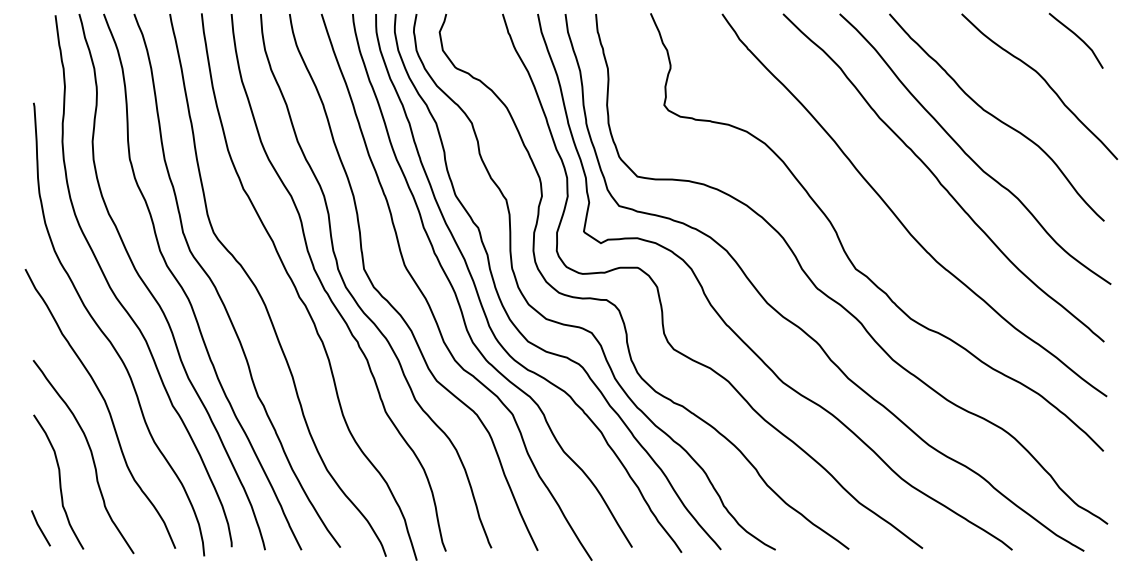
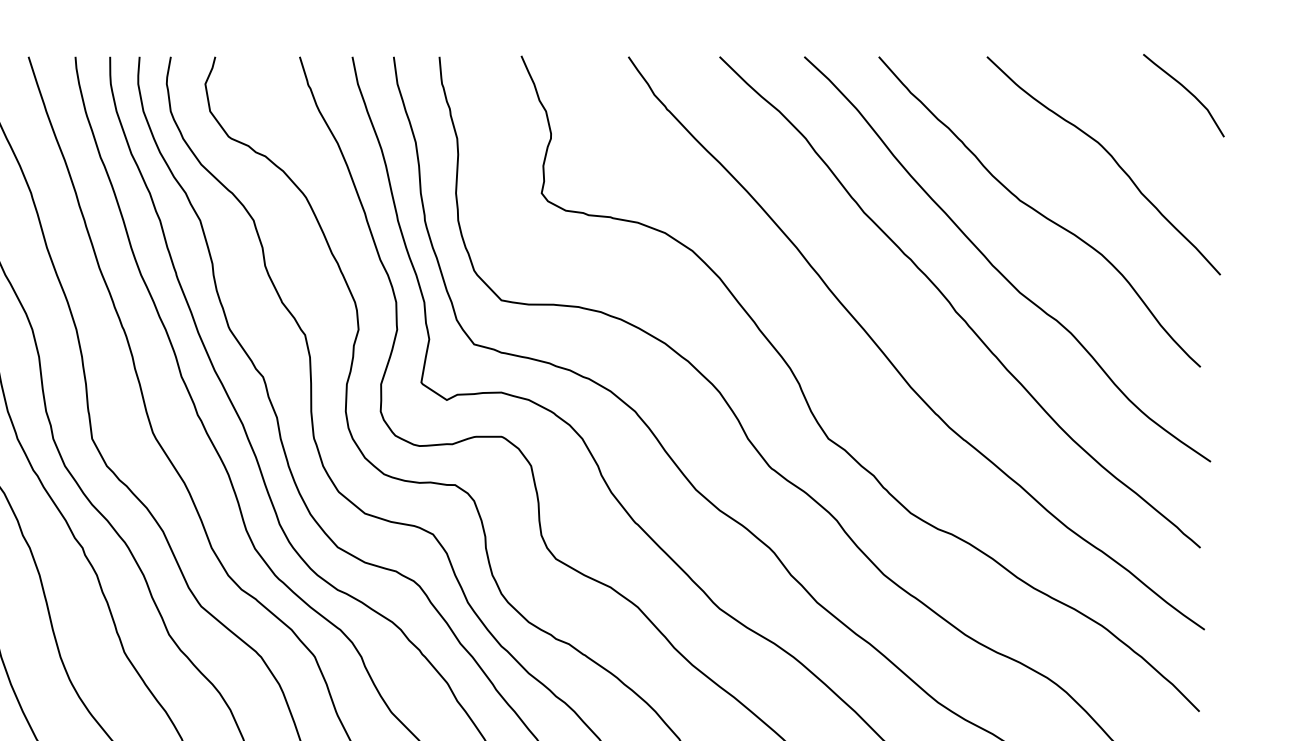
curve: (1077, 37) -> (1185, 90), moved

